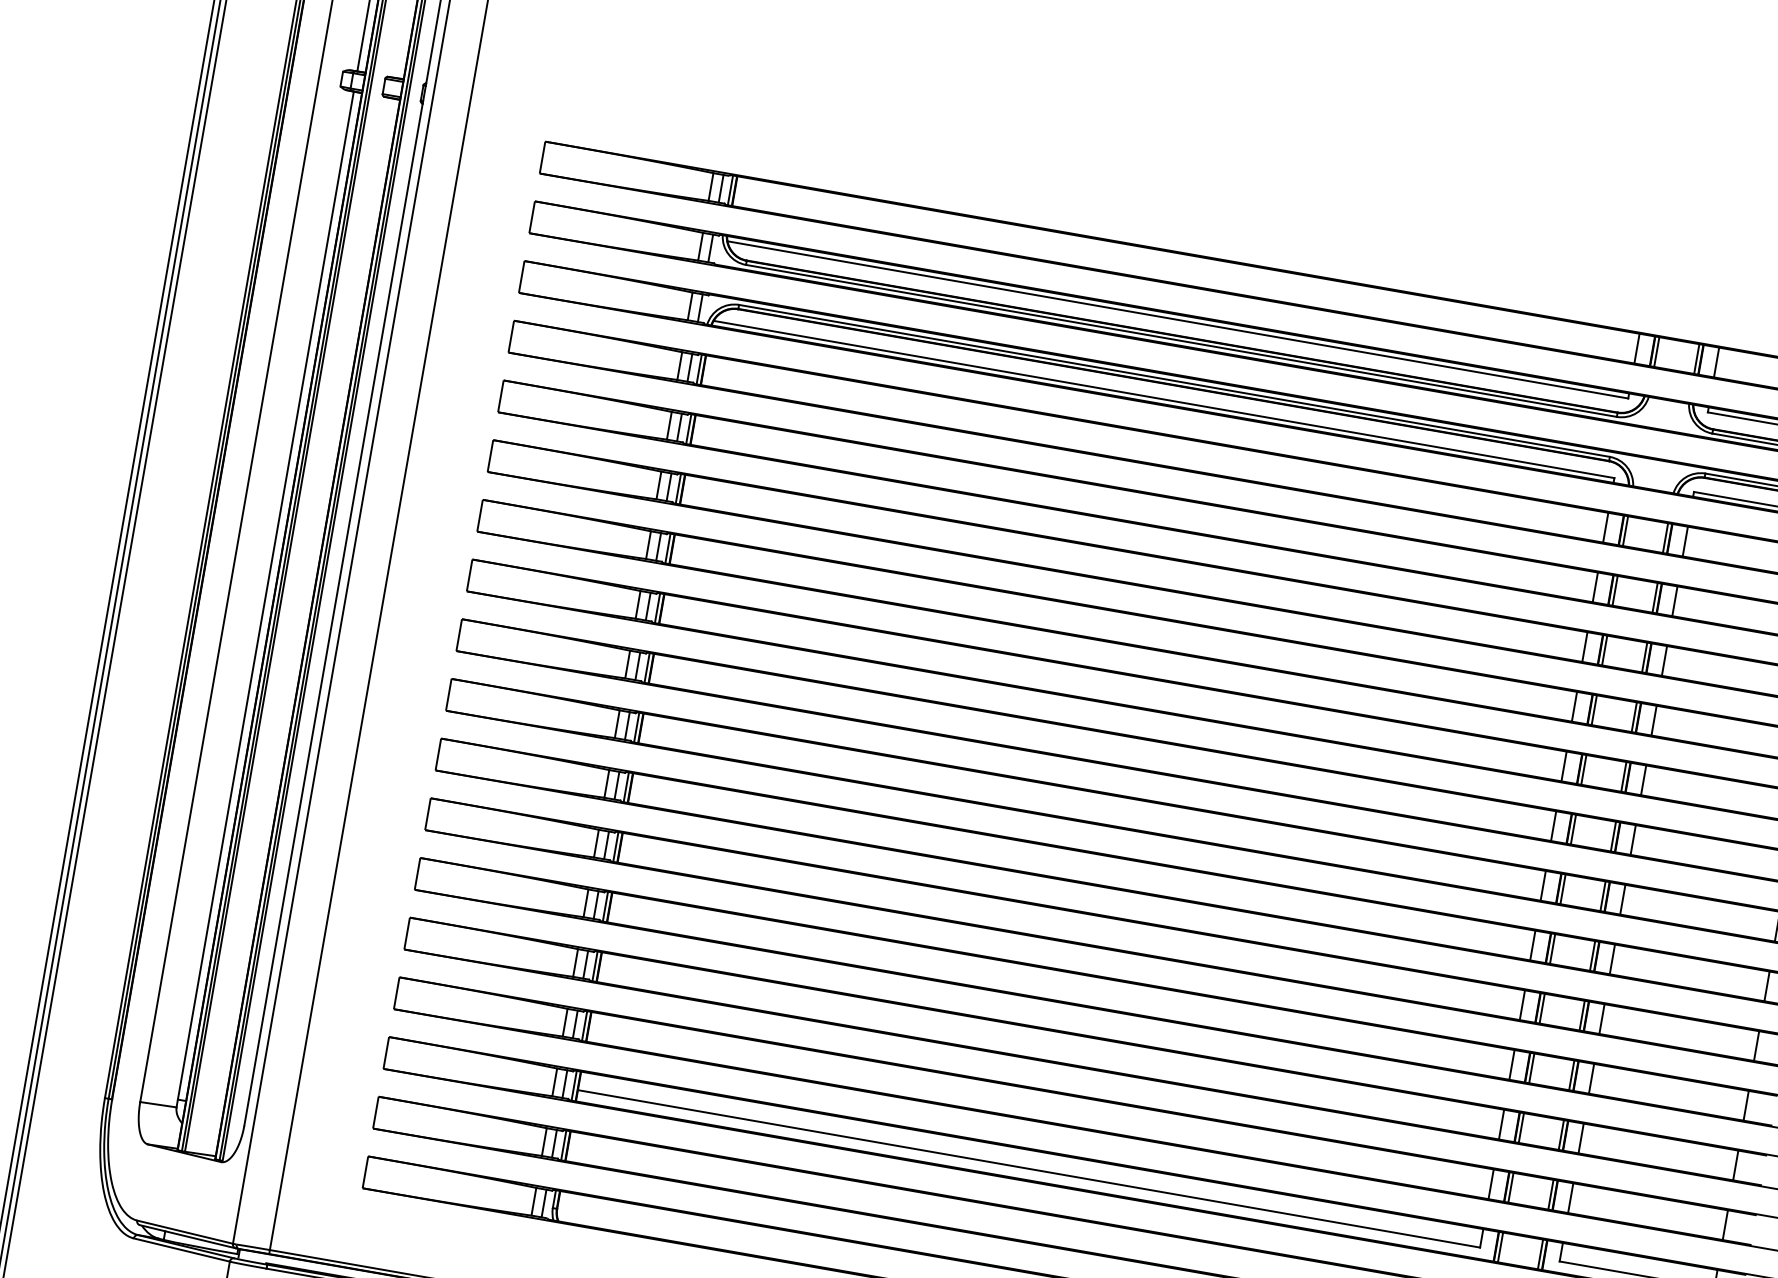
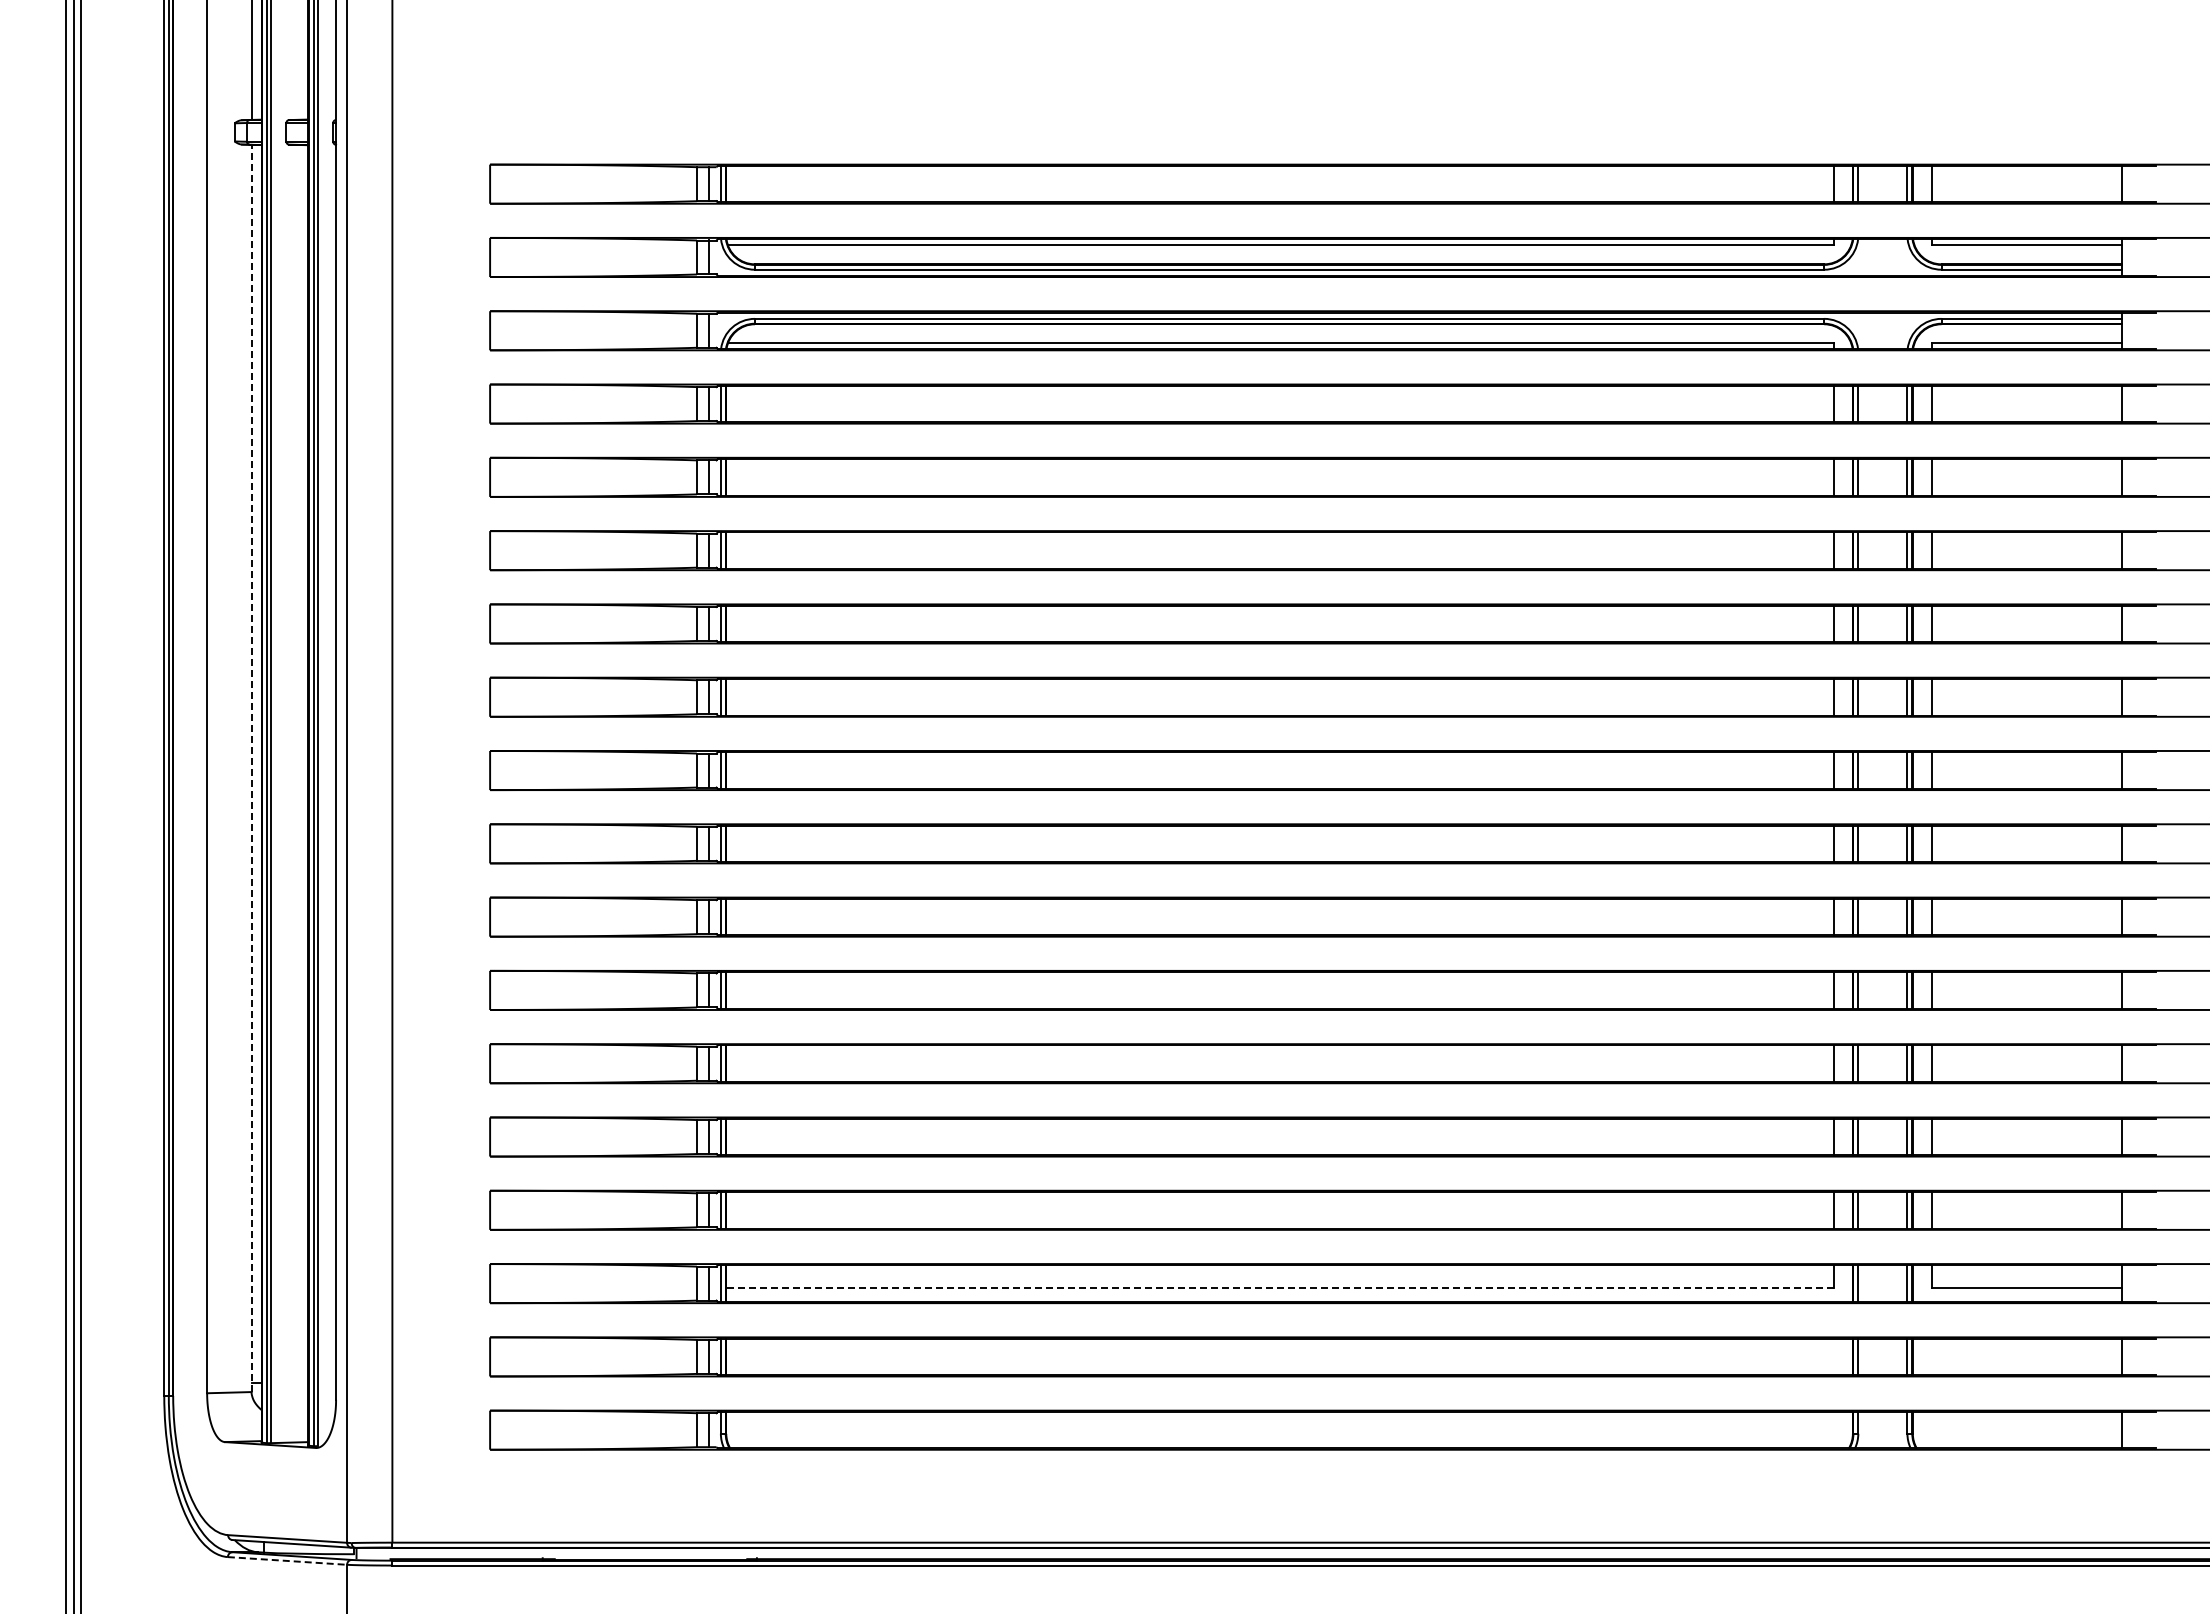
line: (265, 599) -> (251, 768), solid -> dashed
line: (1029, 1169) -> (1280, 1288), solid -> dashed
line: (181, 1249) -> (287, 1560), solid -> dashed

